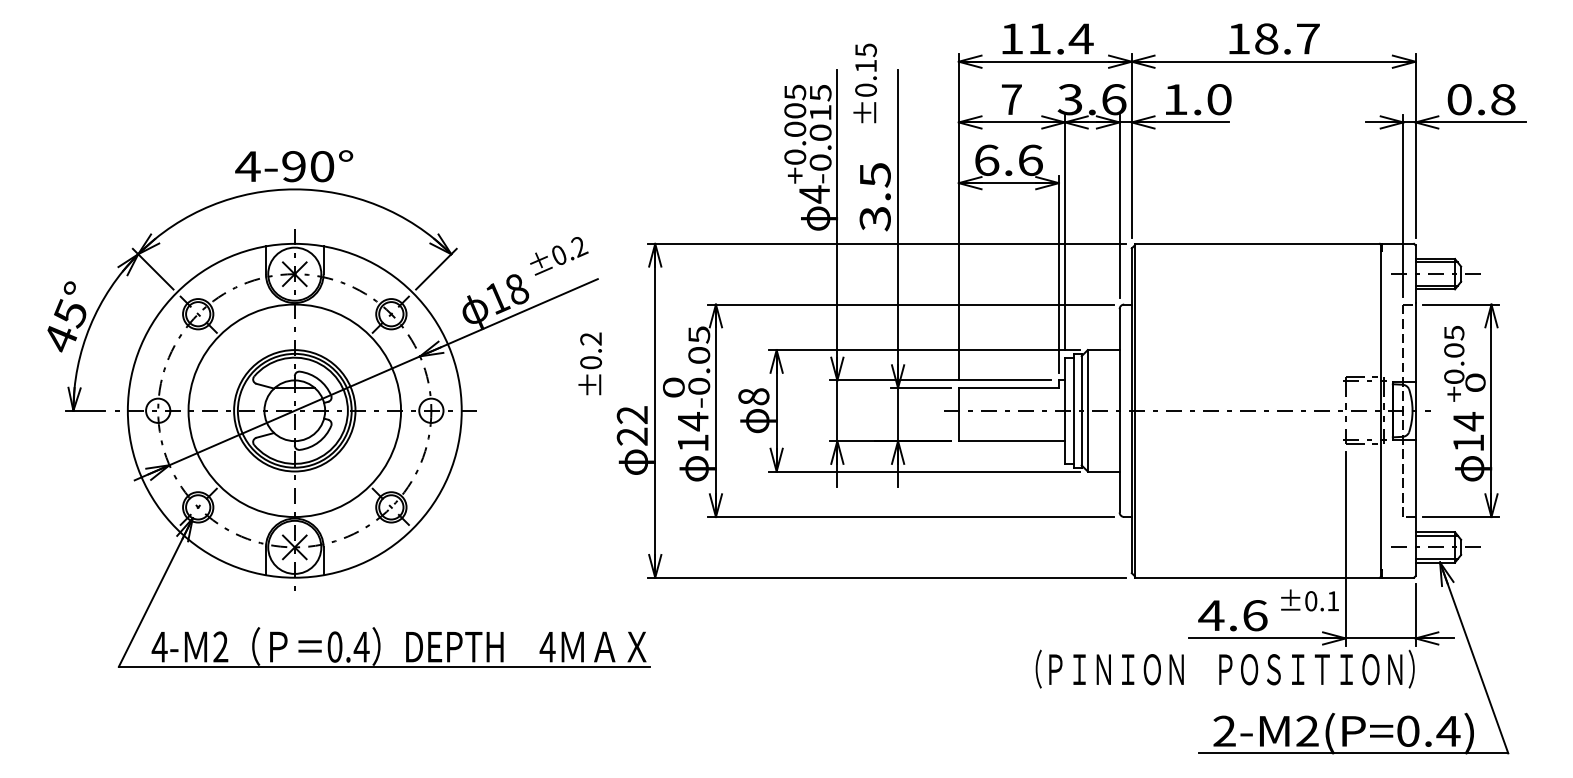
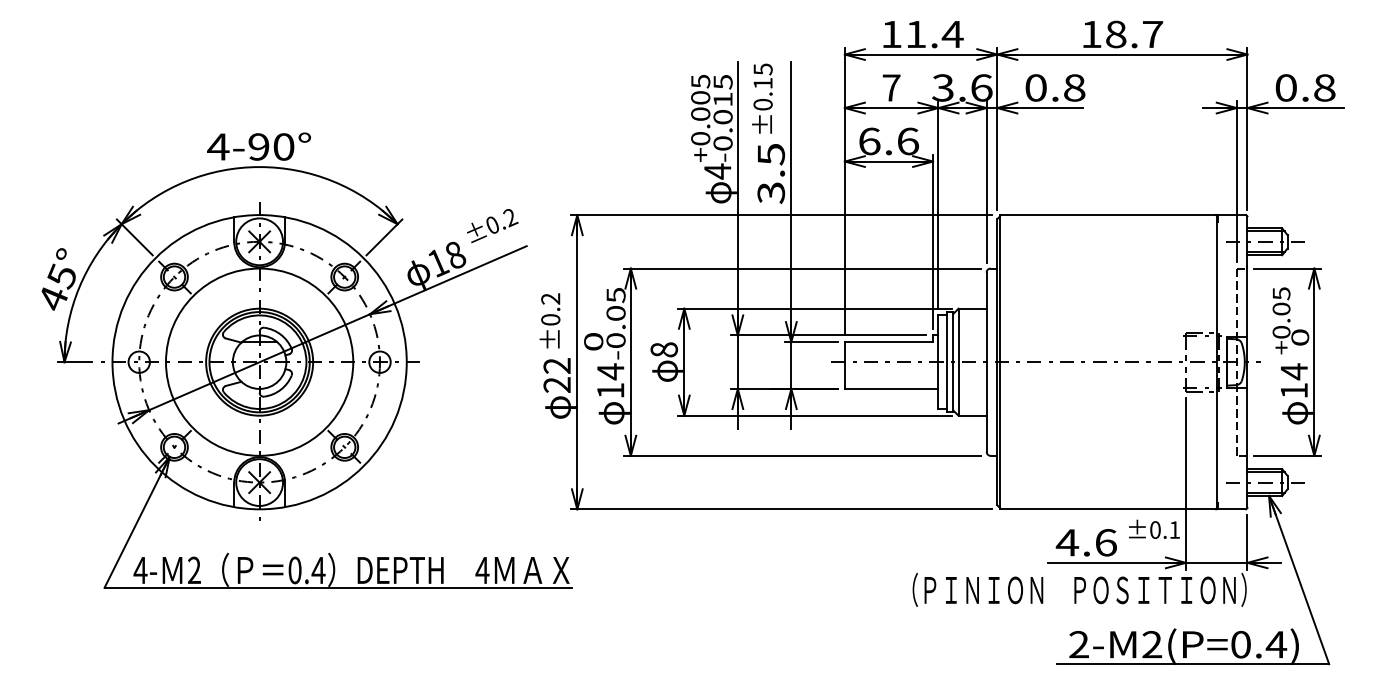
text: (865, 83) -> (762, 98), moved
text: (1197, 99) -> (1055, 87), 1.0 -> 0.8
text: (589, 363) -> (549, 320), moved

